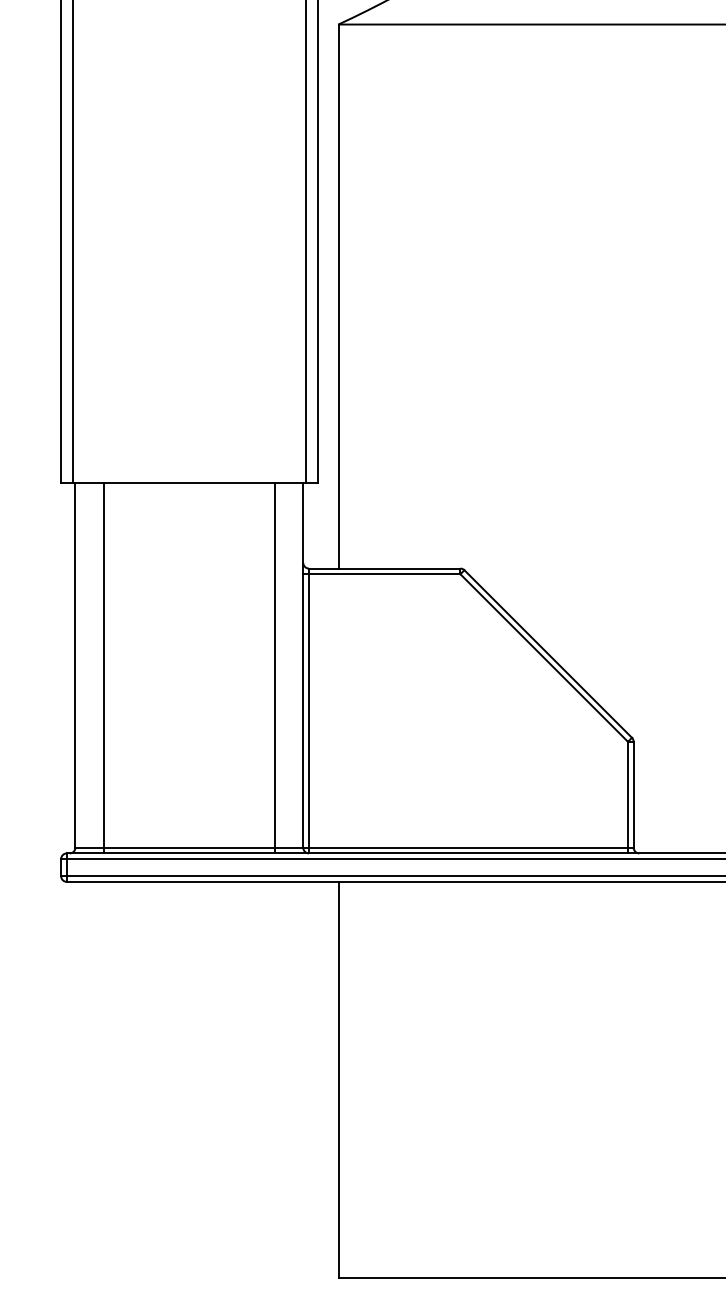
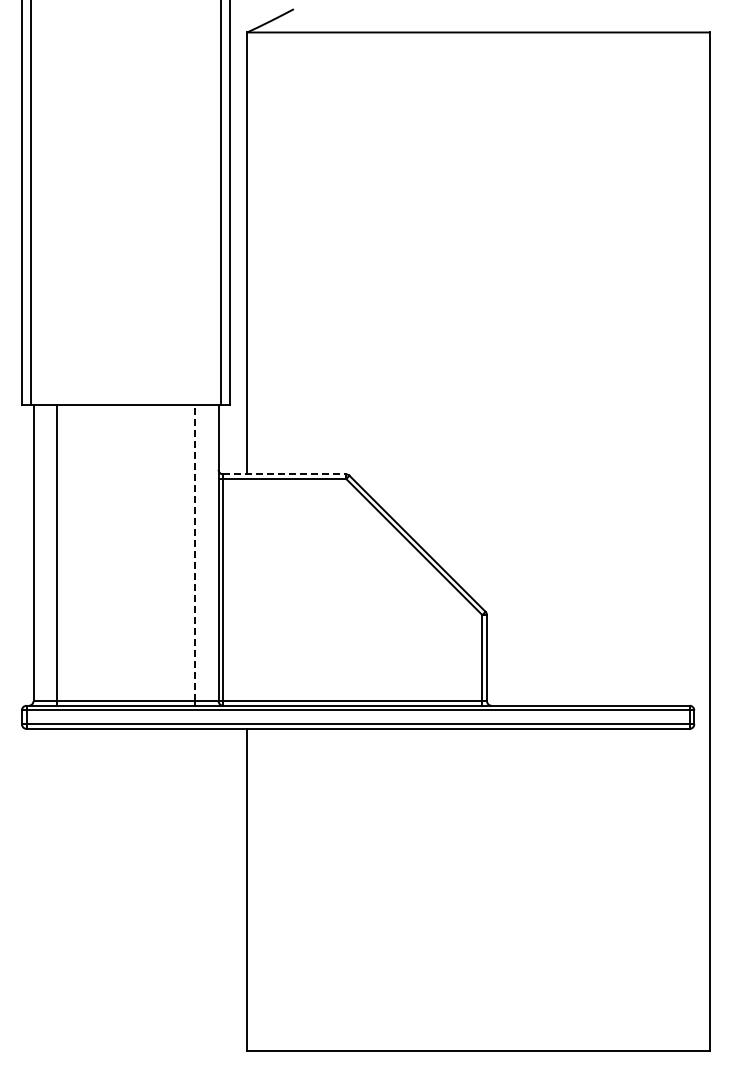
line: (384, 568) -> (284, 474), solid -> dashed
line: (274, 664) -> (195, 552), solid -> dashed

